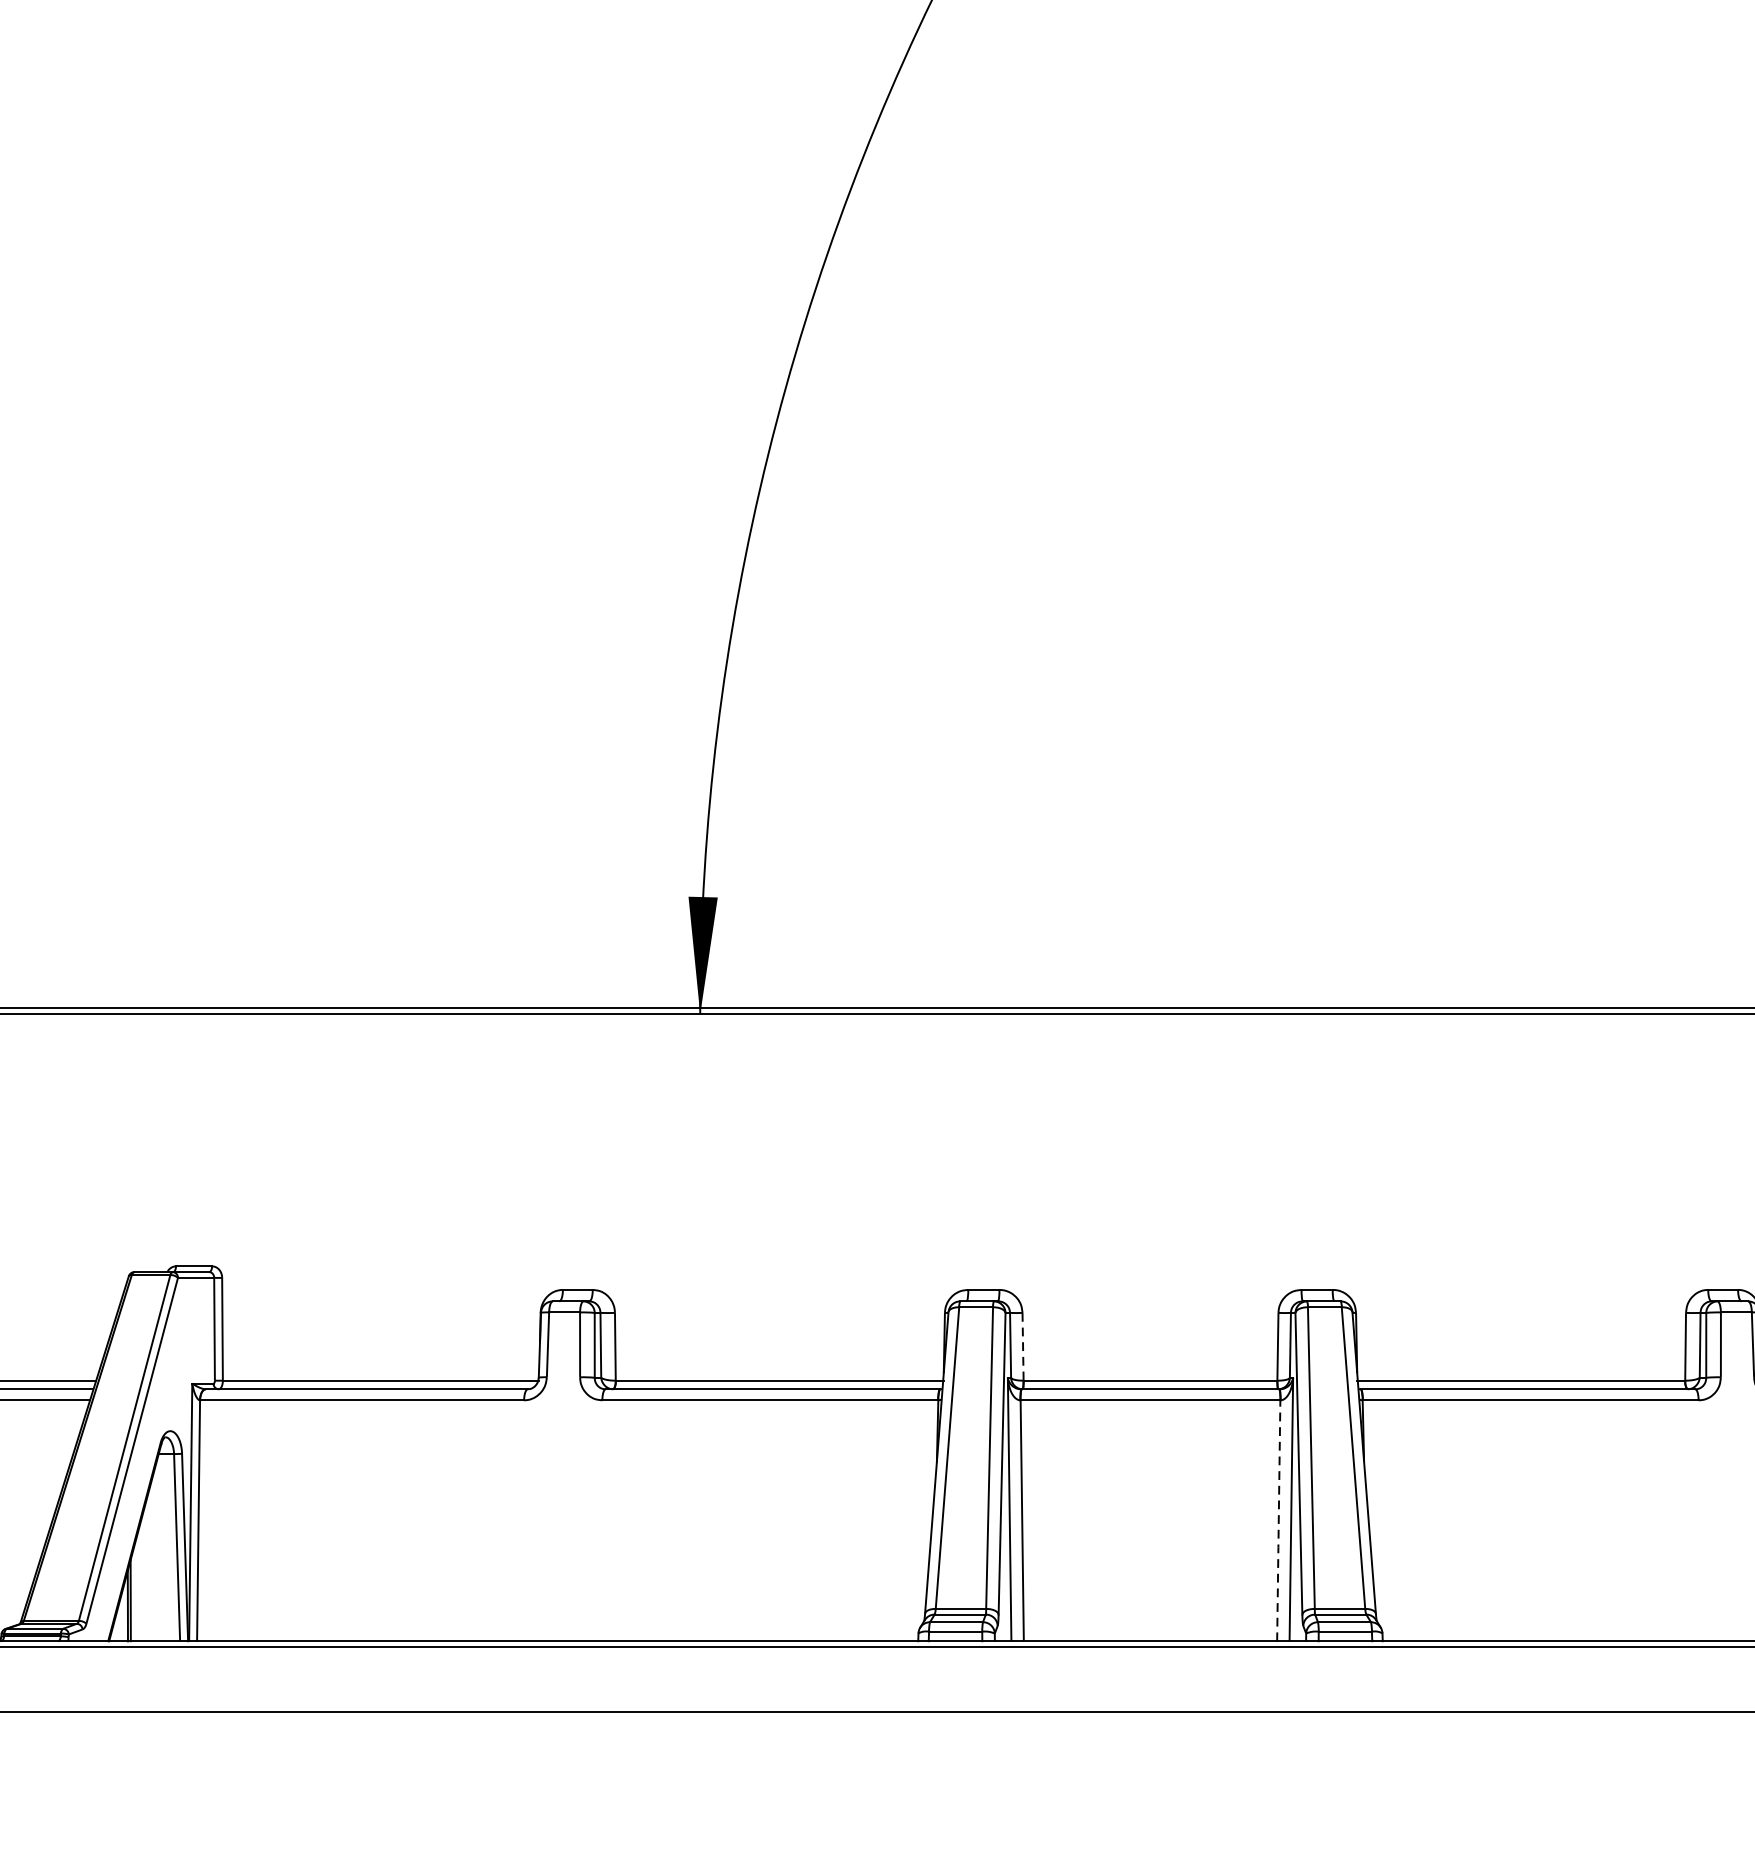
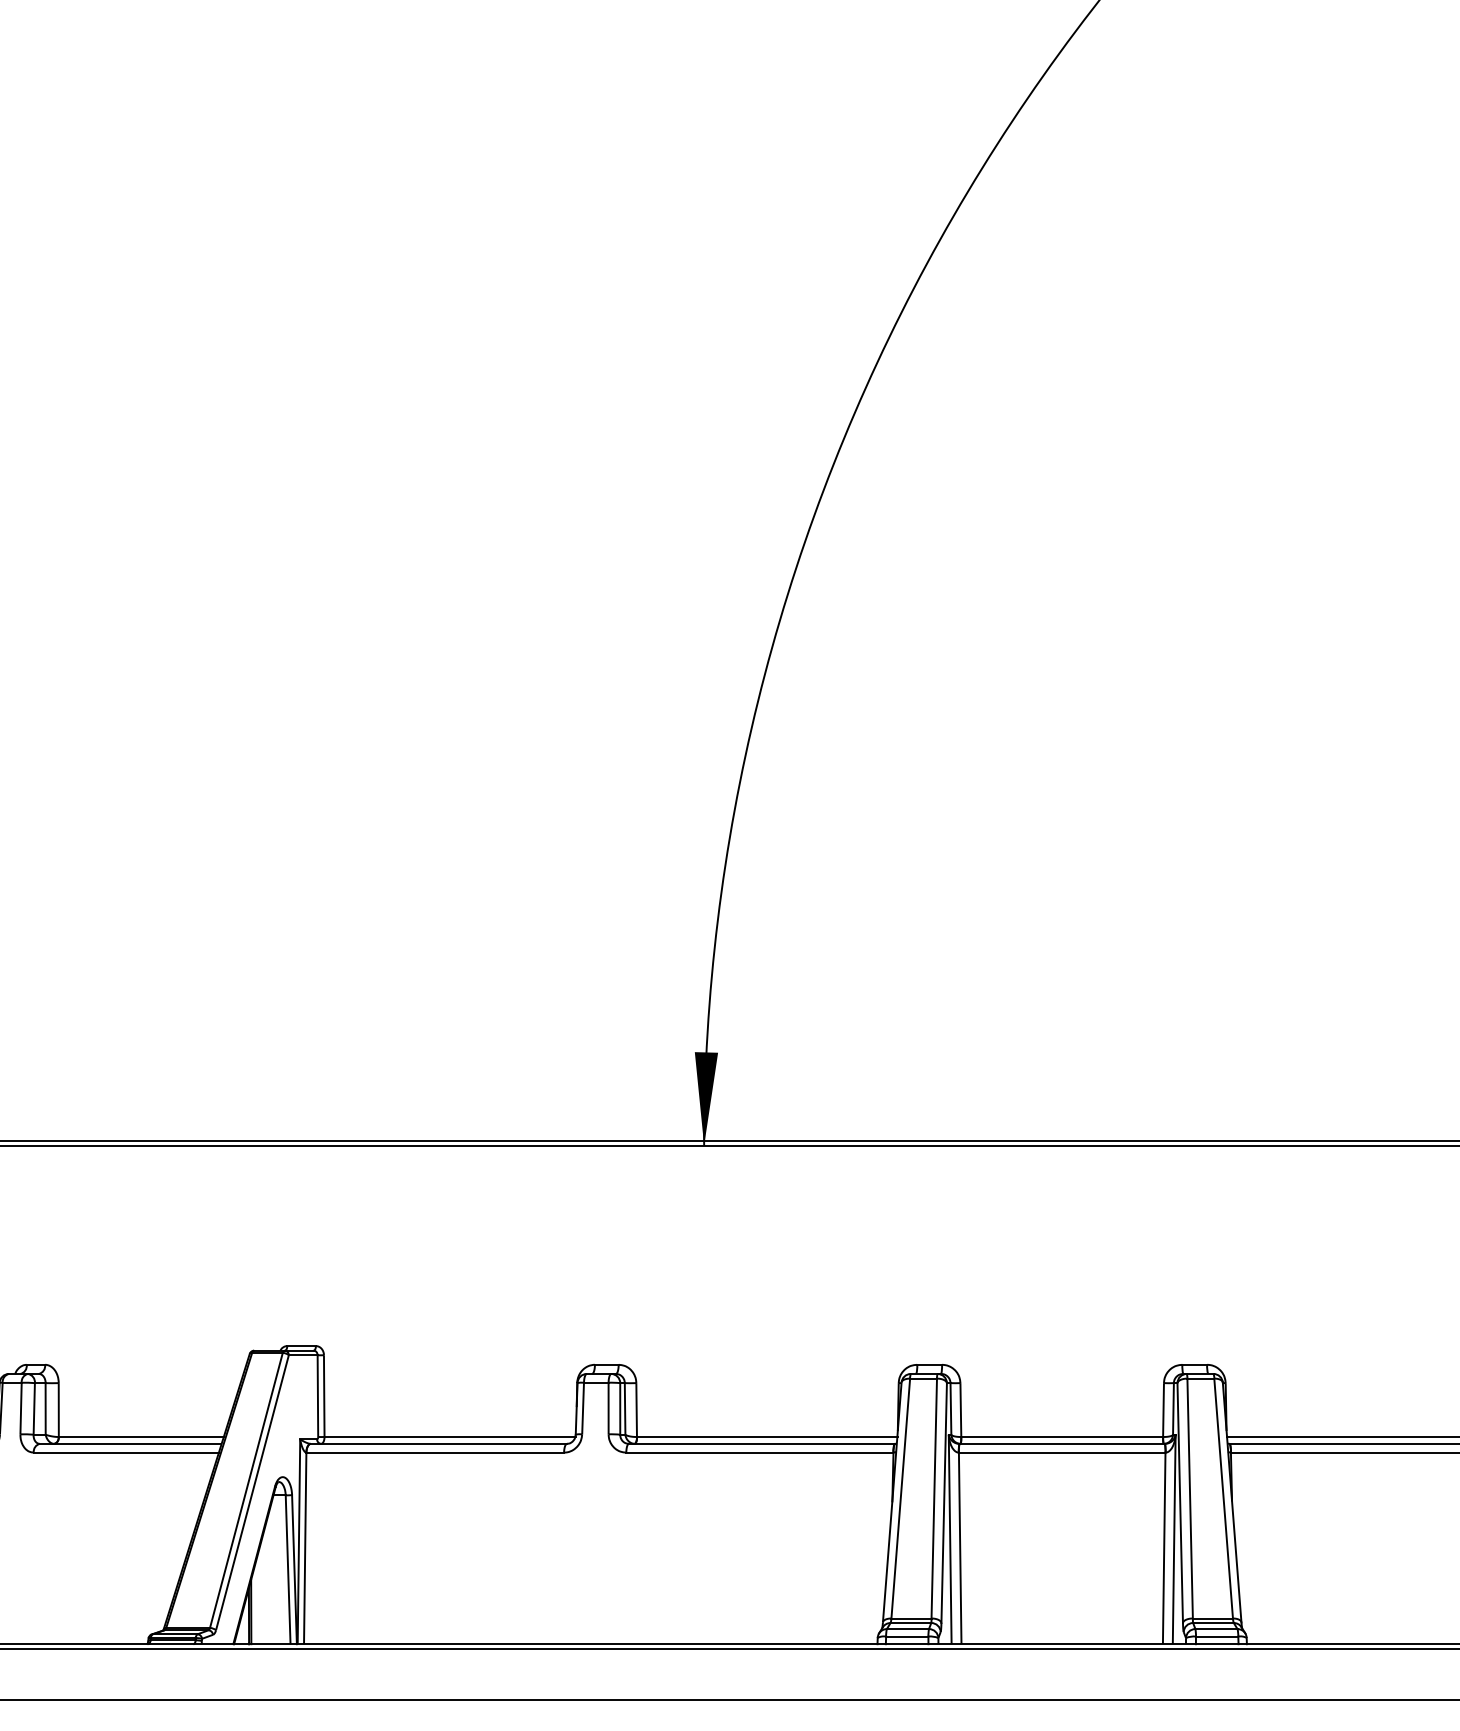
line: (1022, 1346) -> (960, 1409), dashed -> solid
line: (1279, 1520) -> (1164, 1548), dashed -> solid

